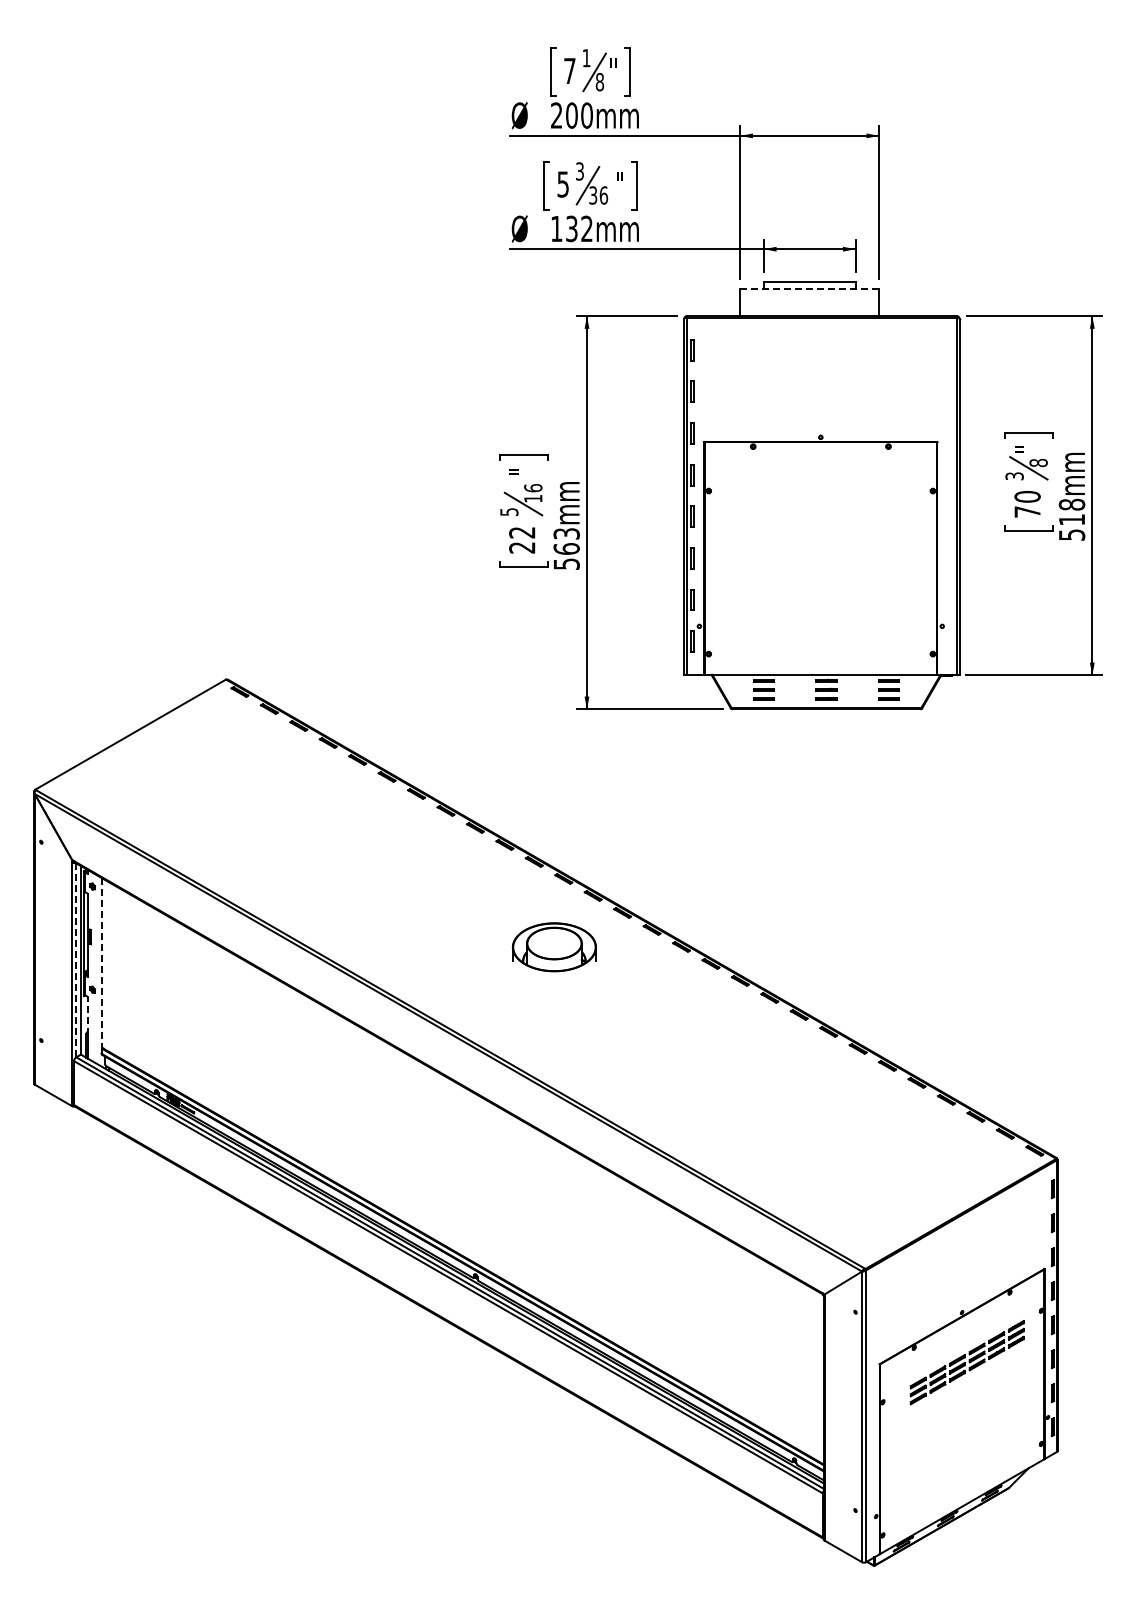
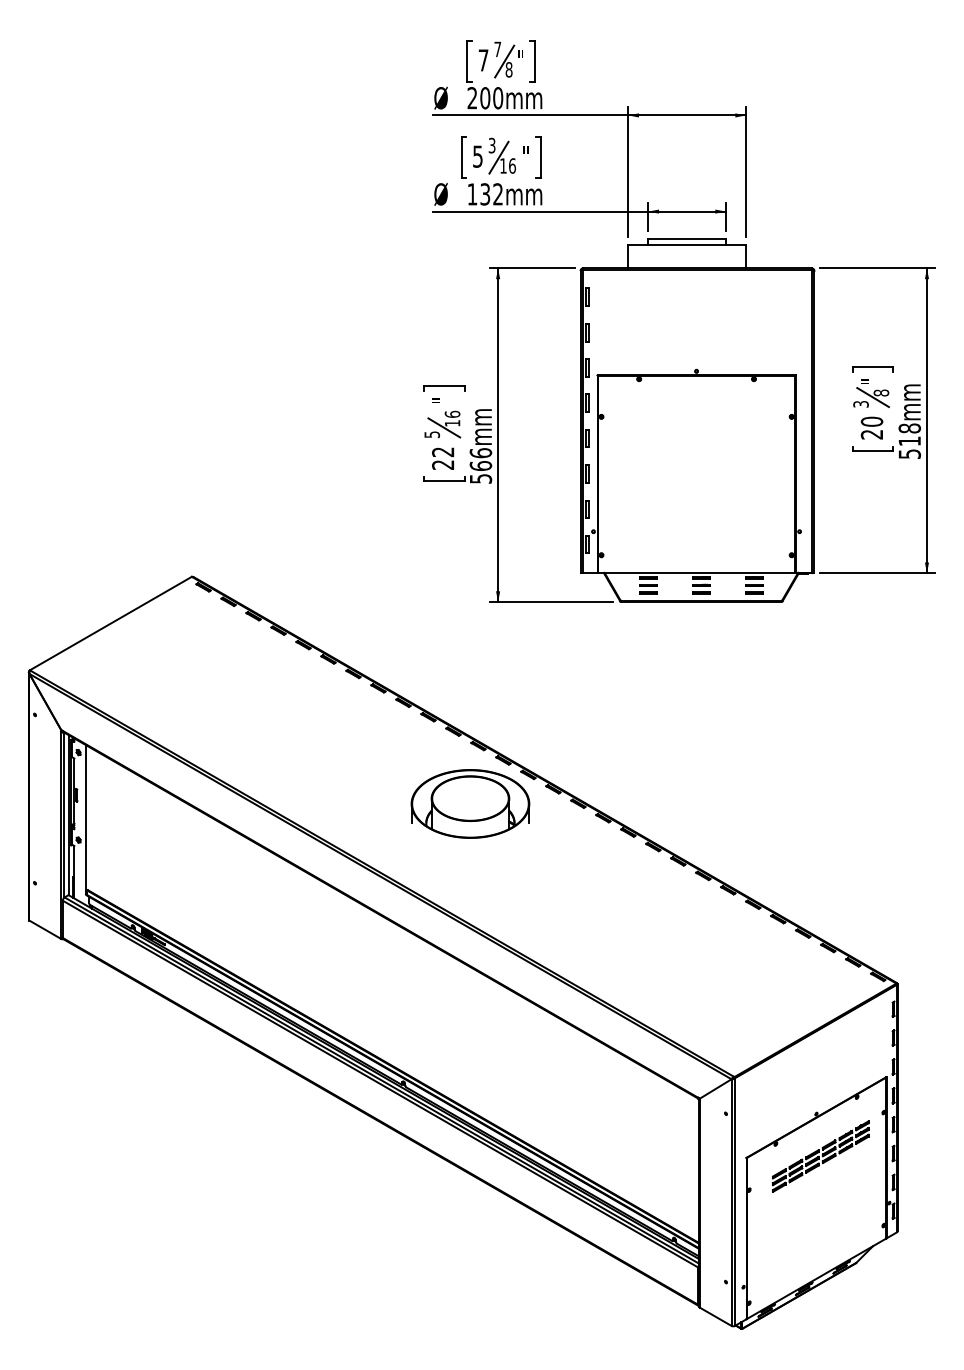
text: (586, 58) -> (497, 49), 1 -> 7
text: (593, 195) -> (503, 166), 36 -> 16
line: (810, 289) -> (687, 245), dashed -> solid
text: (1027, 511) -> (871, 434), 70 -> 20
text: (566, 533) -> (480, 452), 563mm -> 566mm
part: (554, 947) -> (470, 804), size x1.67
line: (76, 960) -> (64, 815), dashed -> solid
line: (101, 965) -> (86, 819), dashed -> solid
line: (87, 1015) -> (74, 861), dashed -> solid

